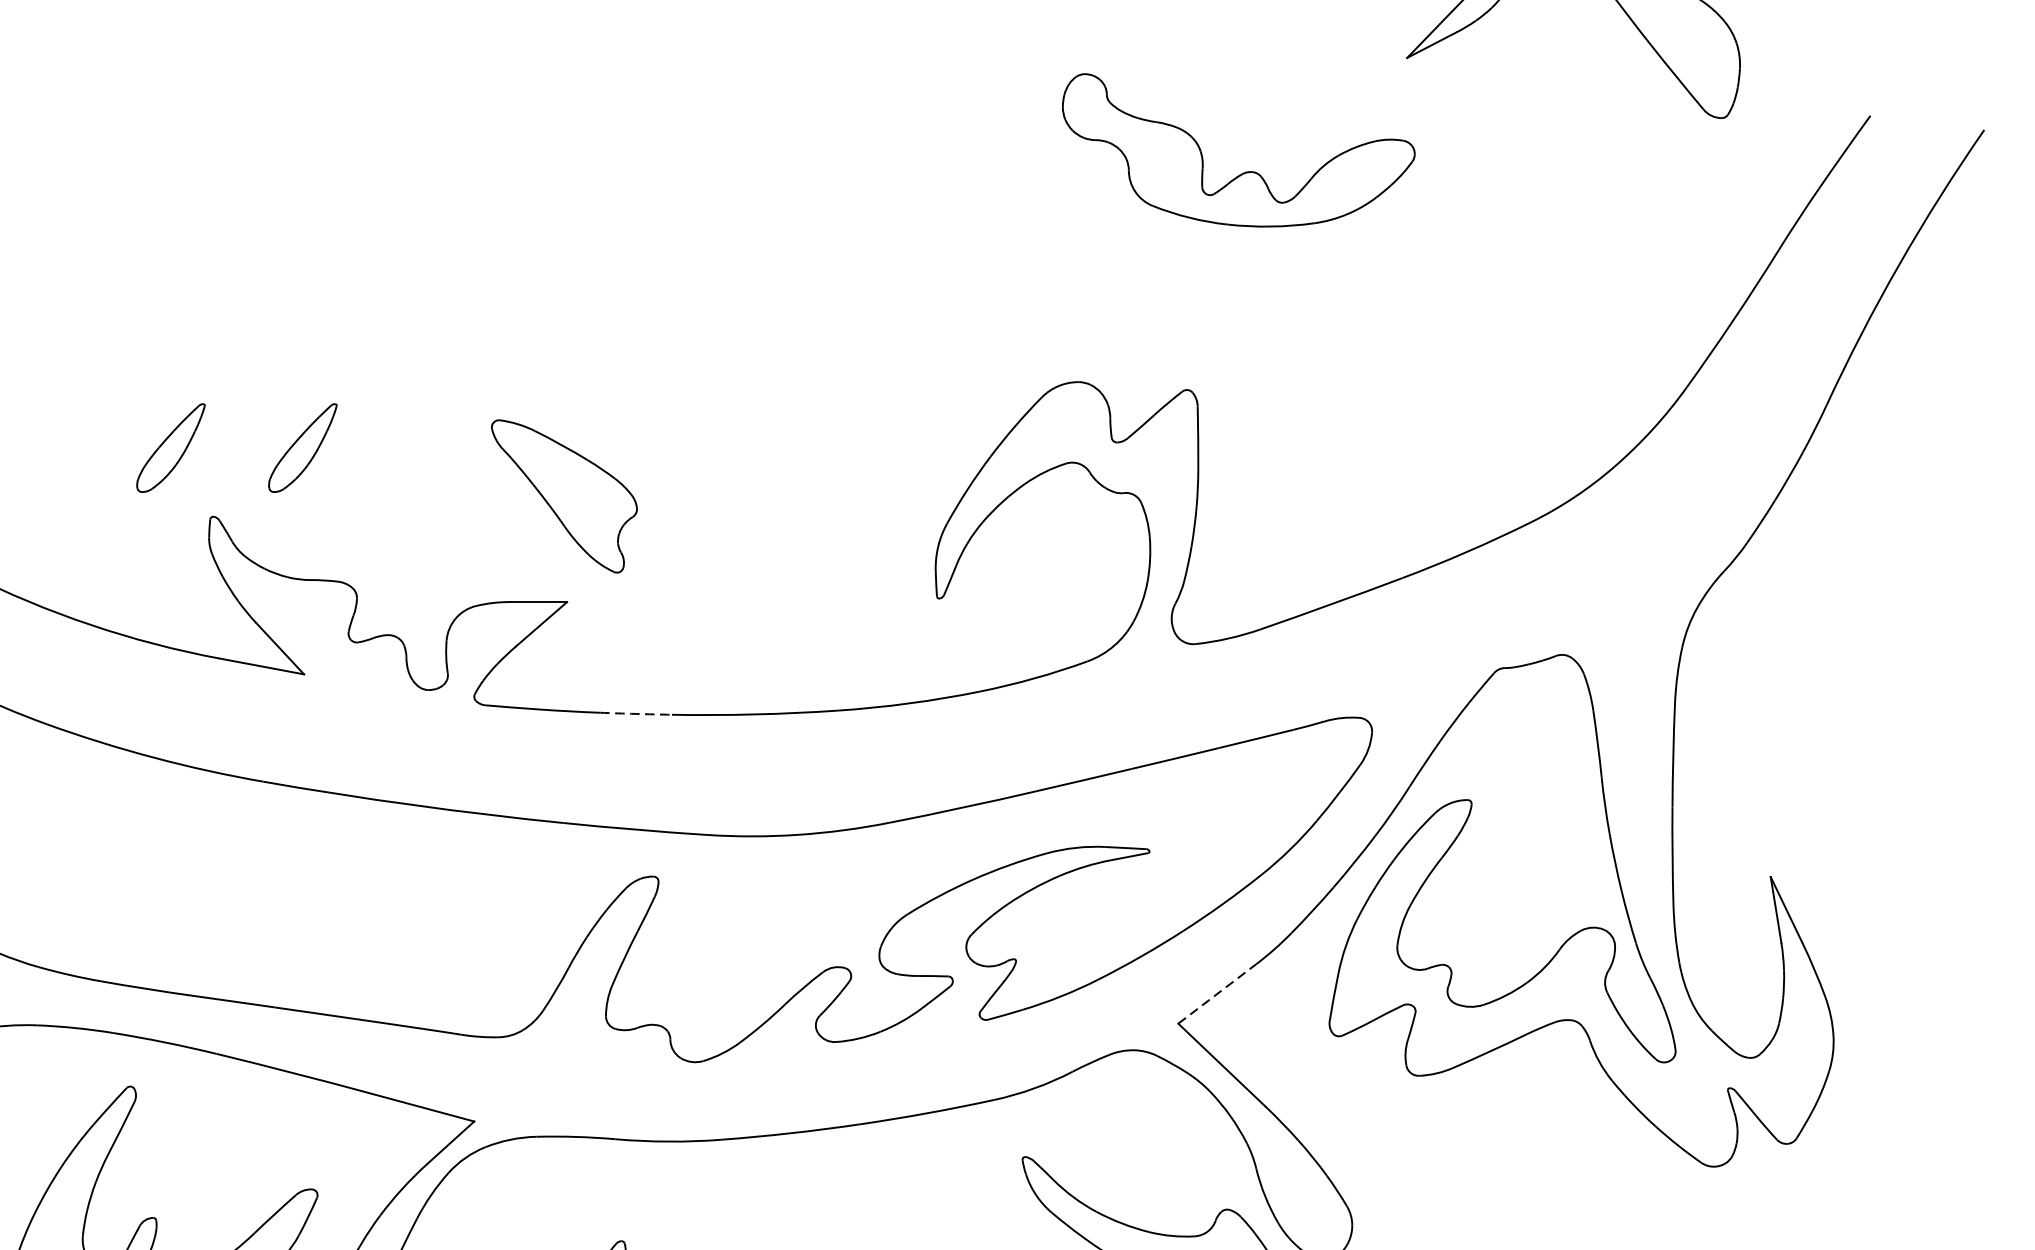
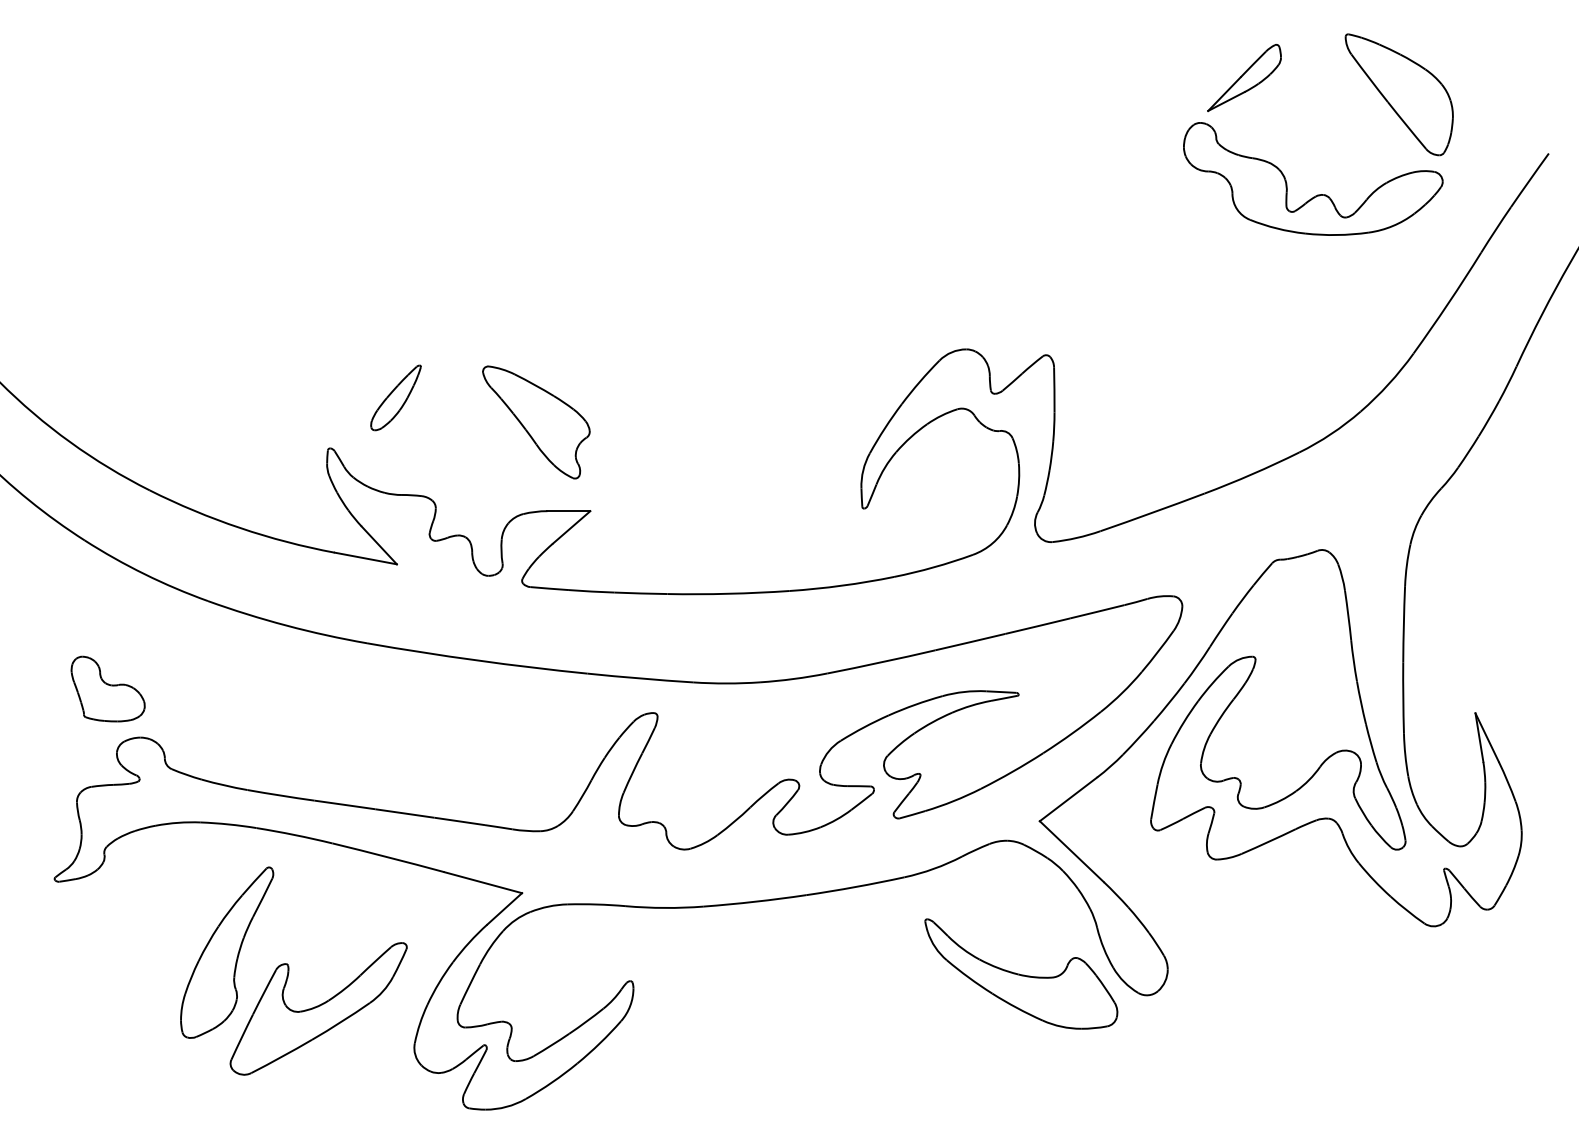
part: (1244, 171) -> (1317, 194), moved
part: (170, 447) -> (298, 397), removed
part: (564, 496) -> (536, 422), moved
arc: (636, 714) -> (641, 593), dashed -> solid
line: (1217, 994) -> (1068, 799), dashed -> solid

